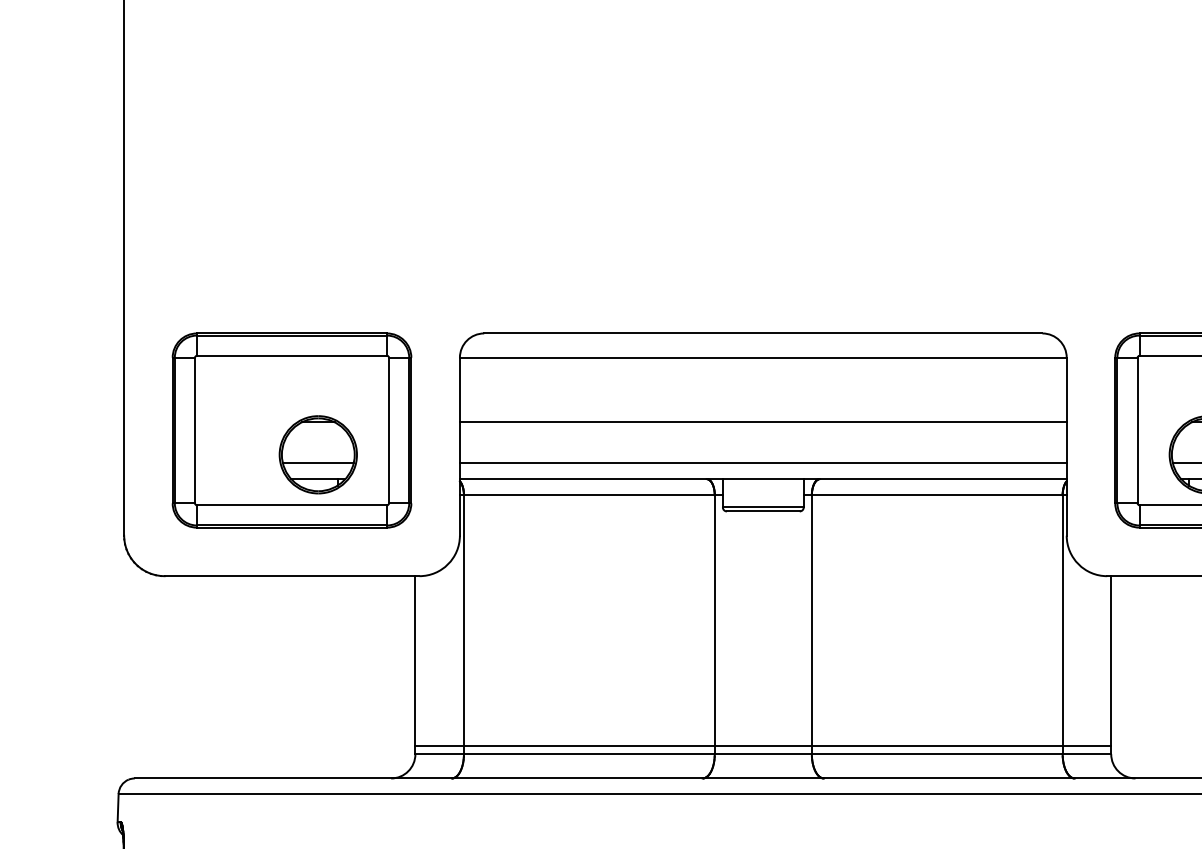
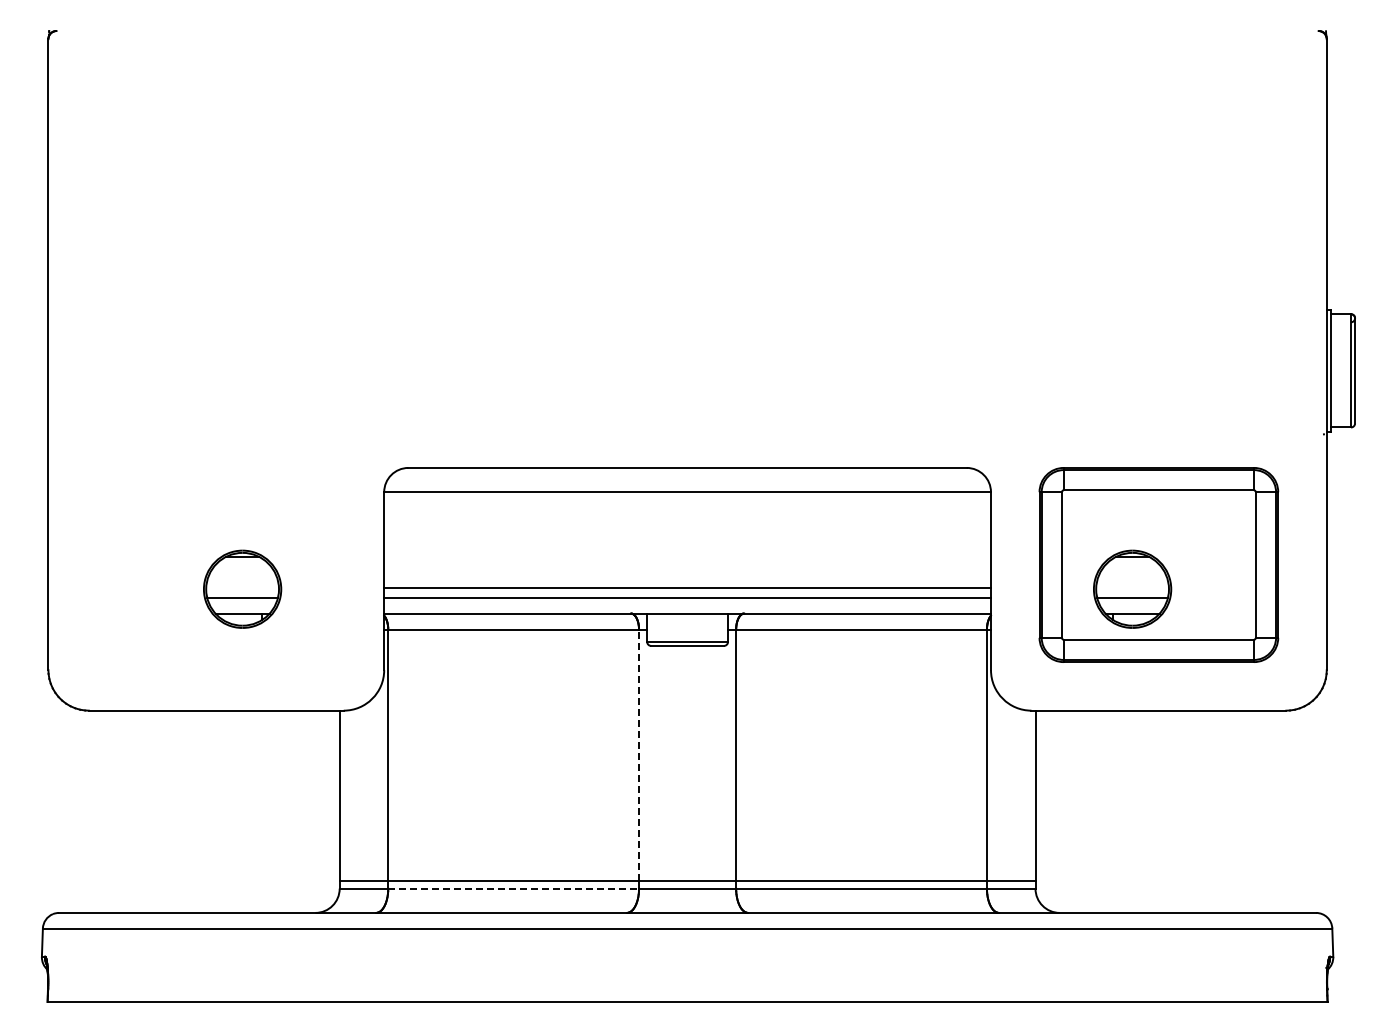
line: (763, 422) -> (687, 587), moved
part: (292, 430) -> (216, 564), removed
line: (715, 620) -> (639, 754), solid -> dashed
line: (590, 754) -> (514, 888), solid -> dashed

